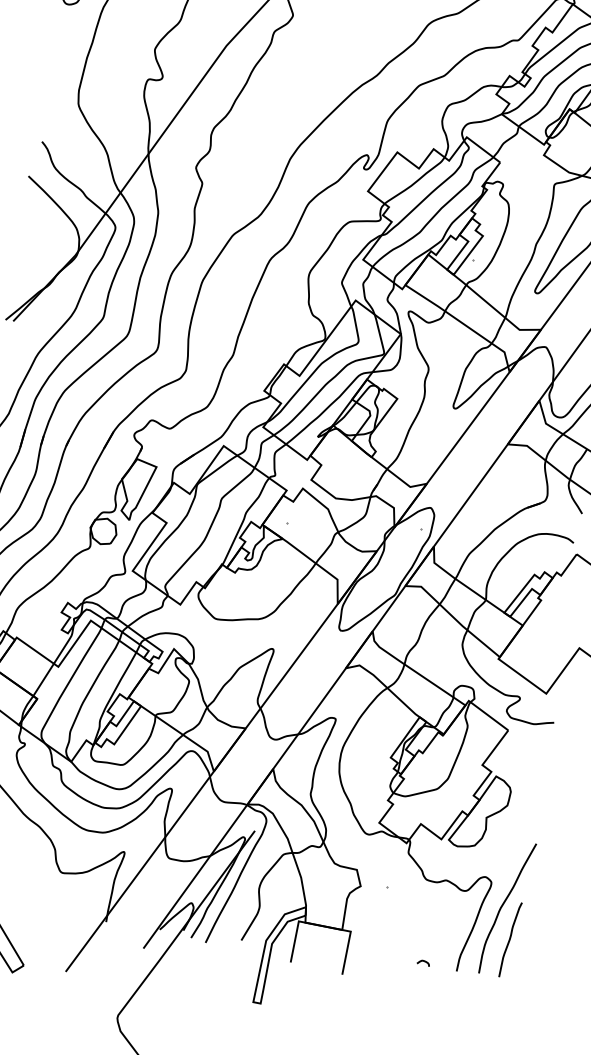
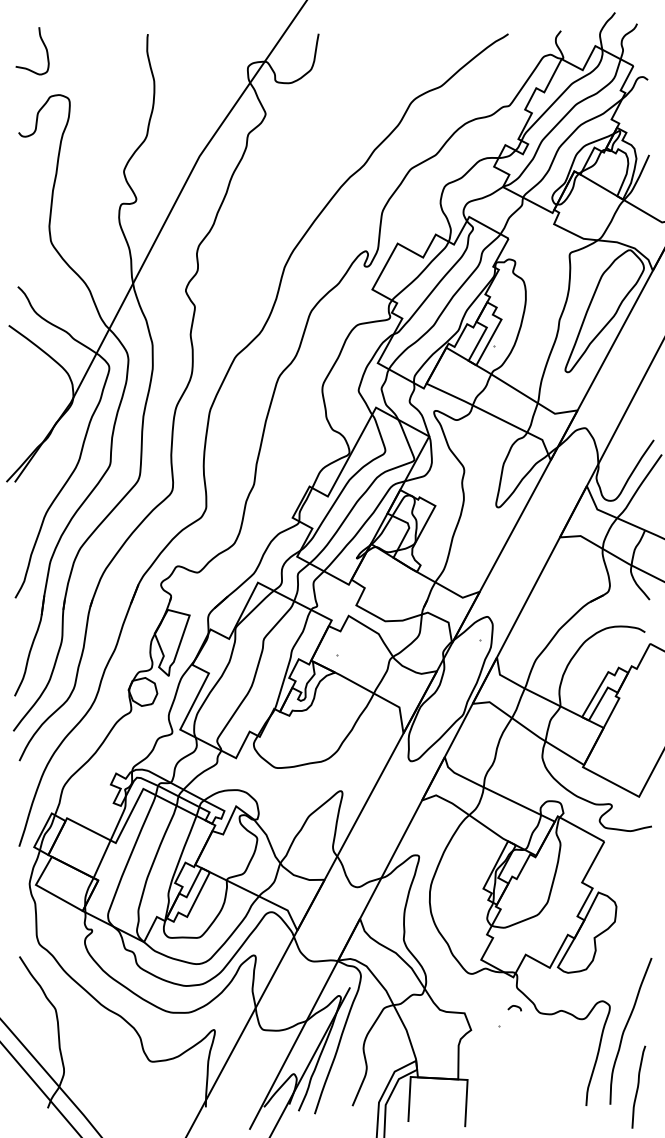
curve: (510, 939) -> (638, 1086), moved
curve: (424, 962) -> (515, 1007), moved

